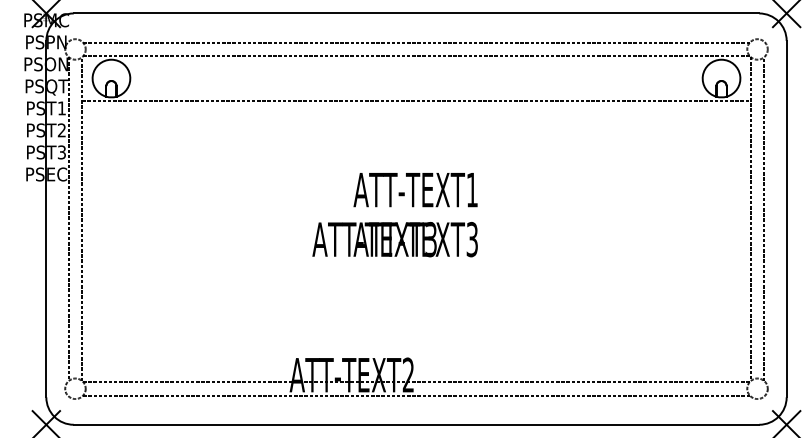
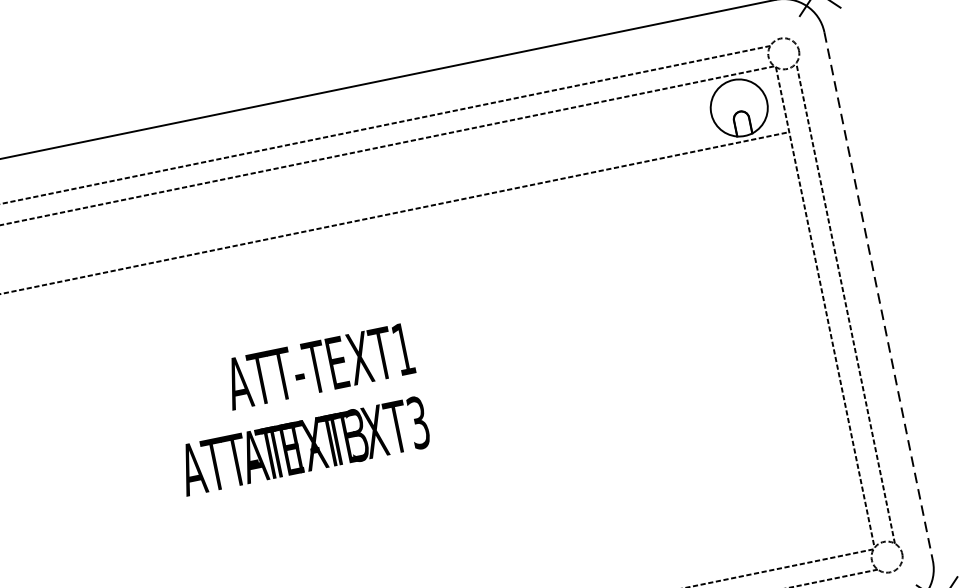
line: (786, 219) -> (878, 297), solid -> dashed

